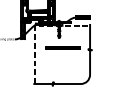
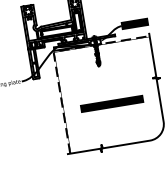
text: (62, 47) -> (110, 102), moved

